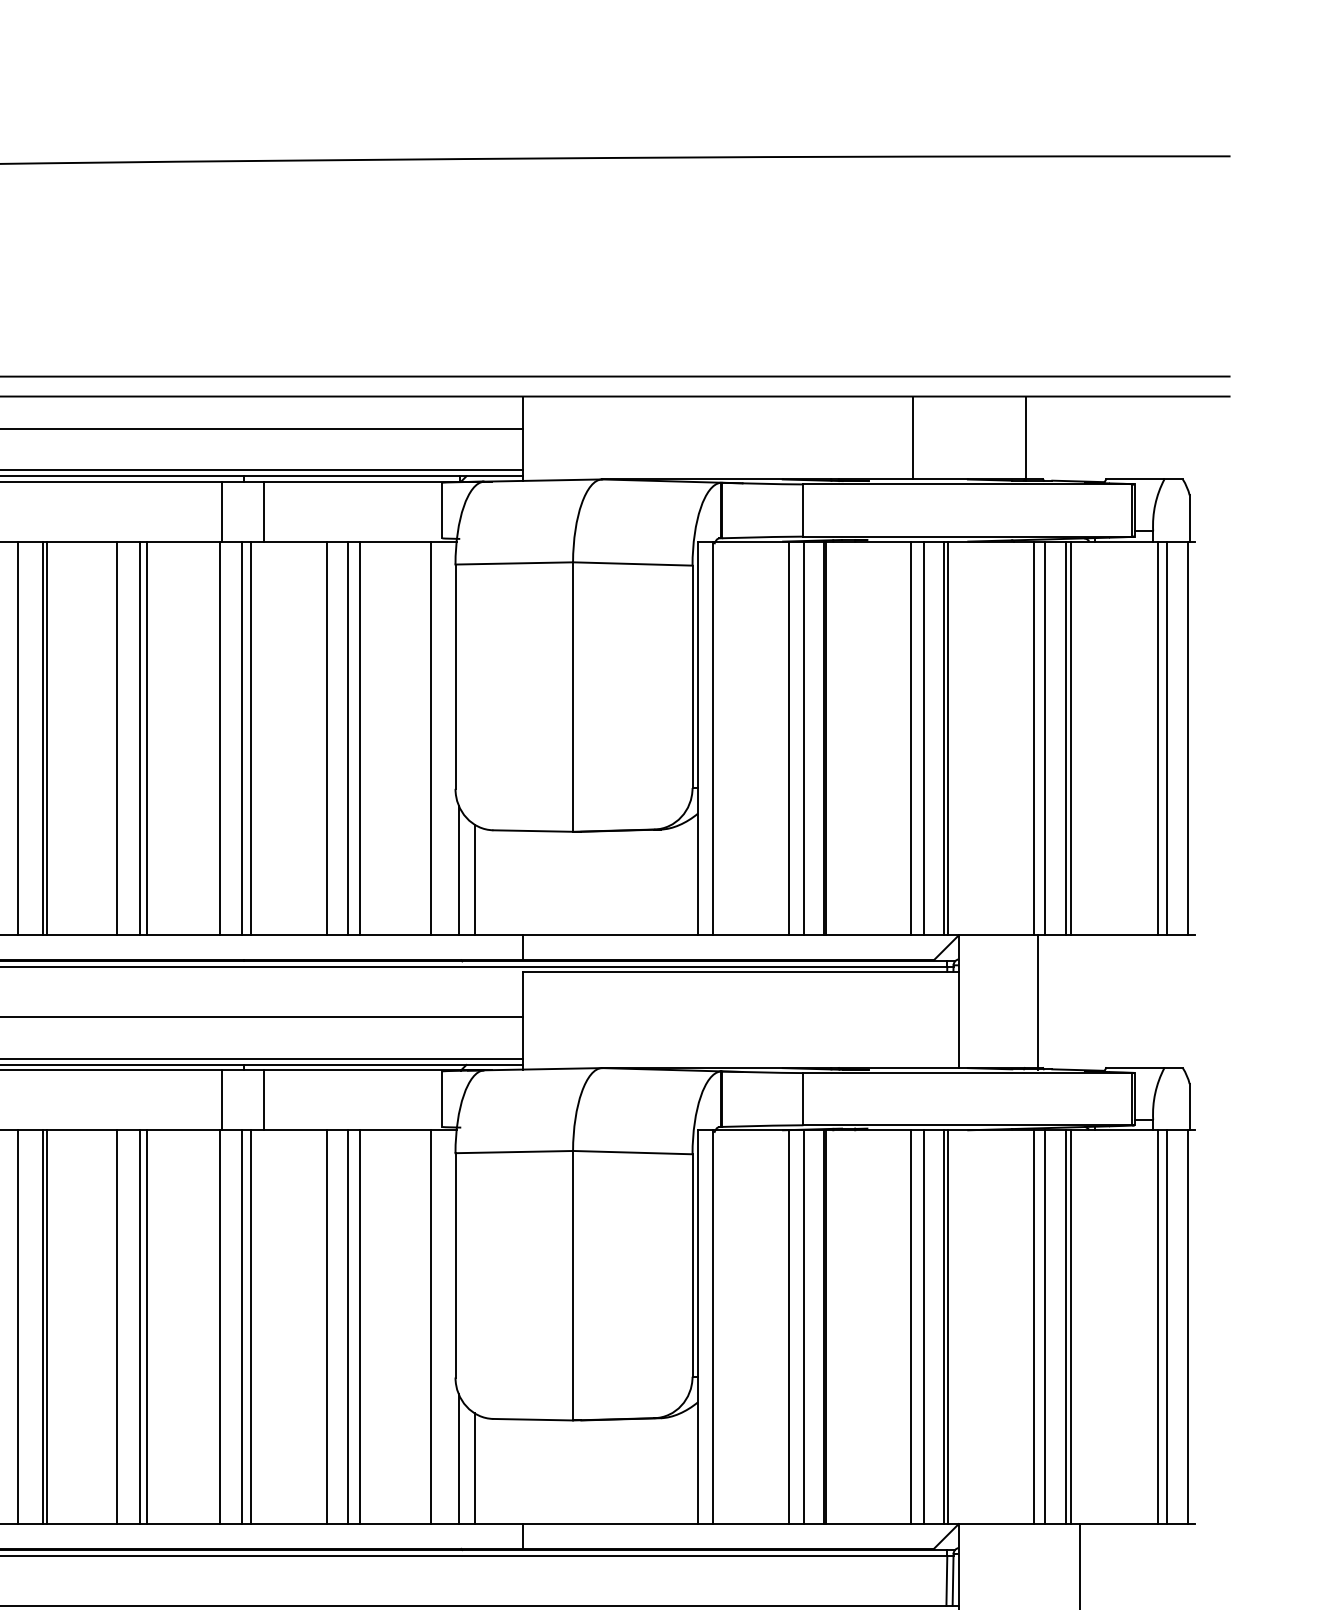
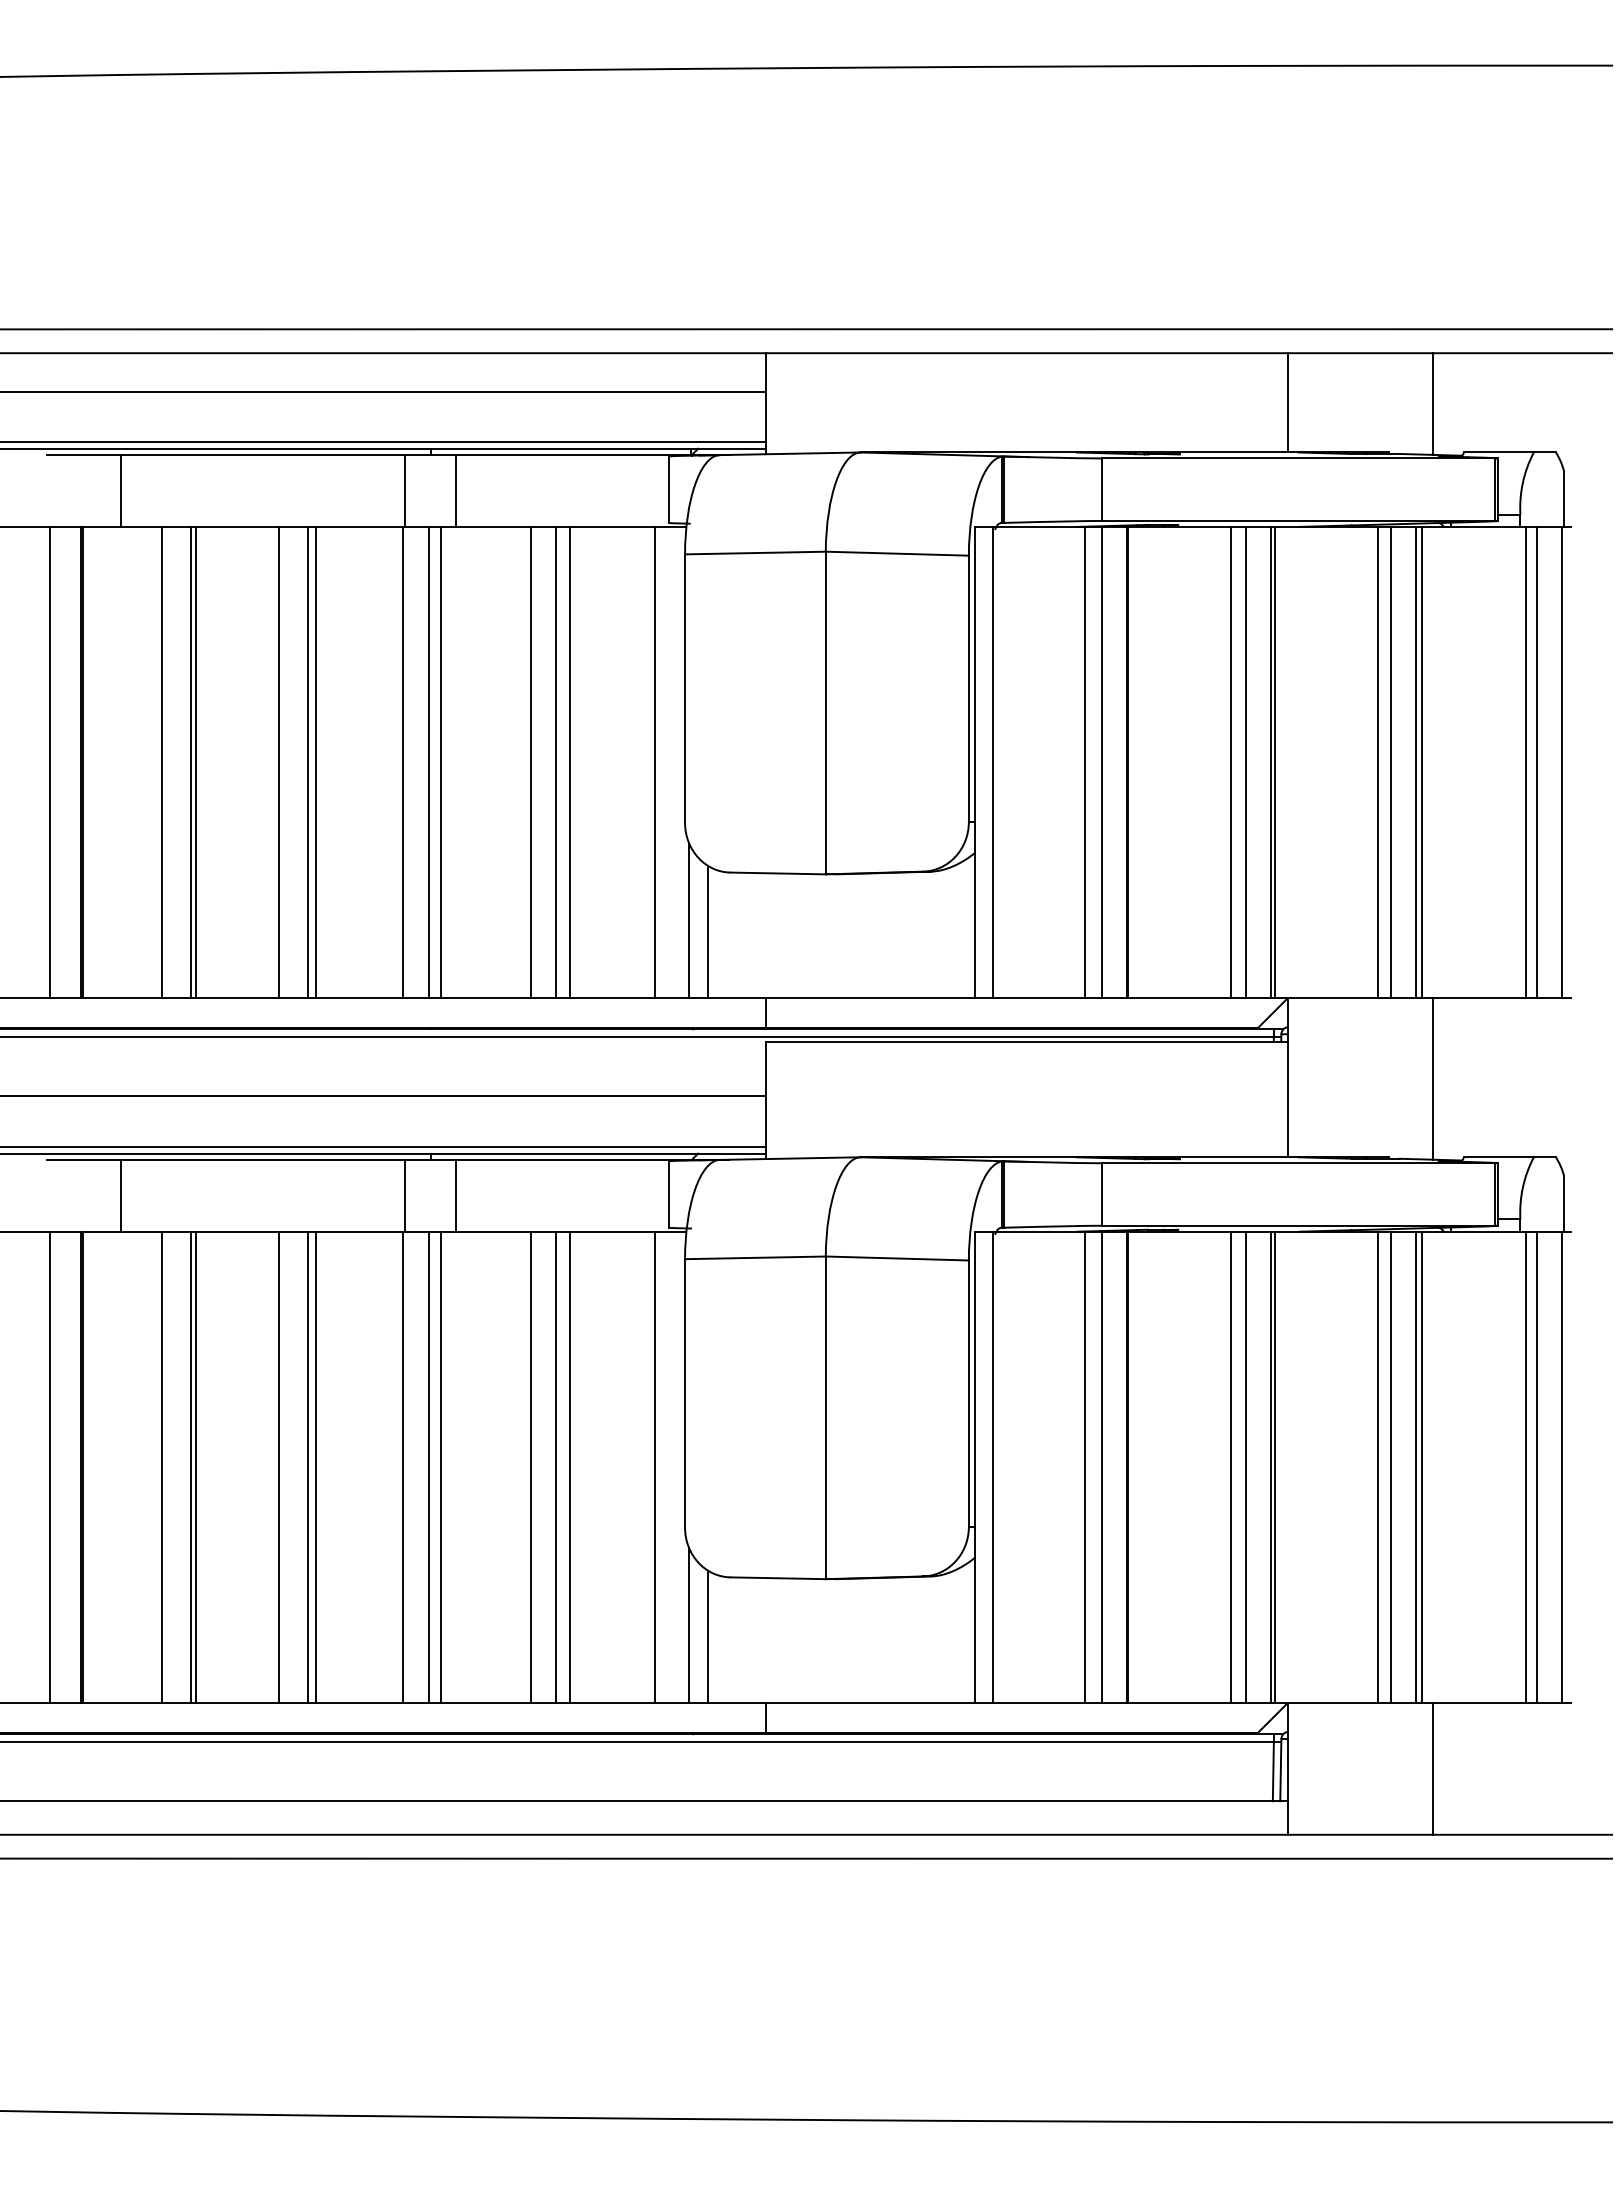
line: (912, 437) -> (1287, 402), moved
line: (1026, 438) -> (1432, 403), moved
line: (1038, 1002) -> (1432, 1078), moved

